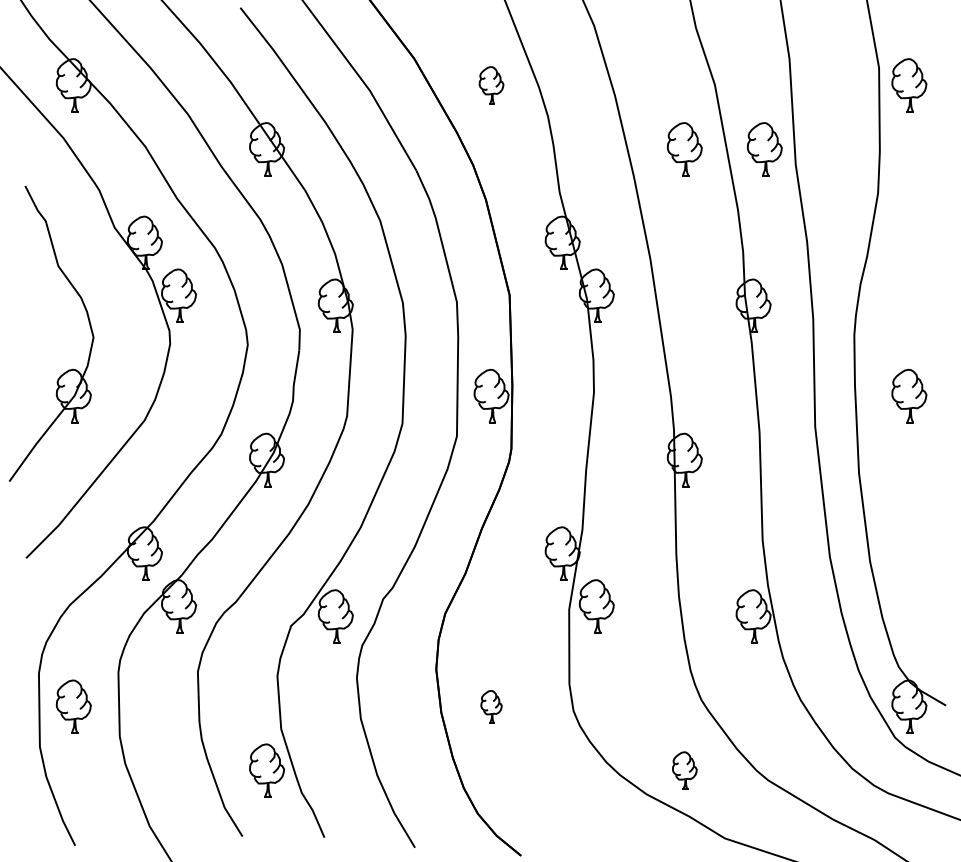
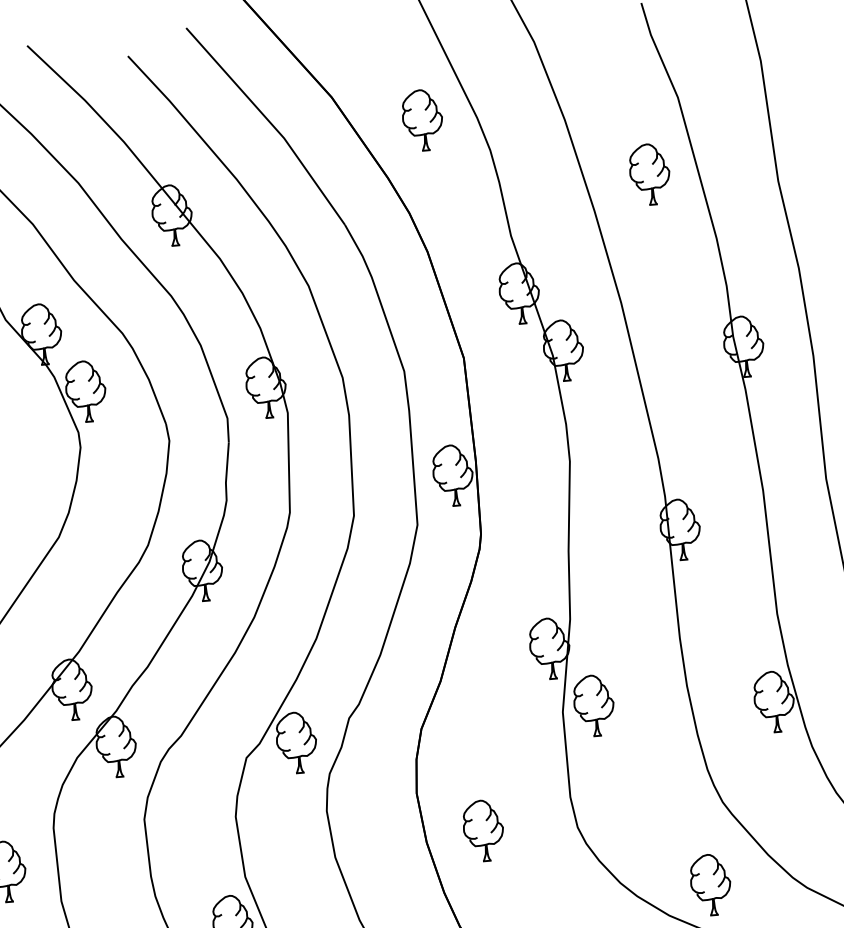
part: (491, 85) -> (422, 120), size x1.43
part: (764, 149) -> (741, 166), removed
part: (491, 706) -> (483, 830), size x1.67
part: (684, 770) -> (710, 884), size x1.43

